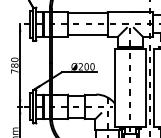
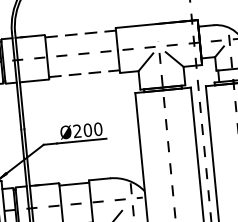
line: (87, 13) -> (80, 34), solid -> dashed
line: (87, 35) -> (83, 73), solid -> dashed

